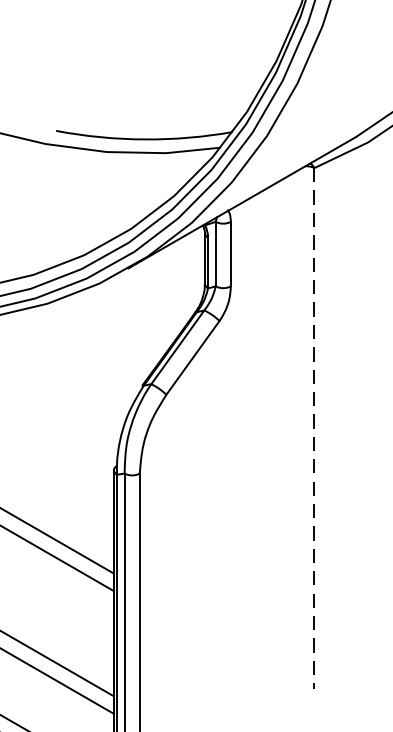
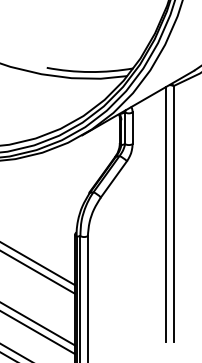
line: (299, 429) -> (166, 214), added
line: (314, 429) -> (173, 214), dashed -> solid

